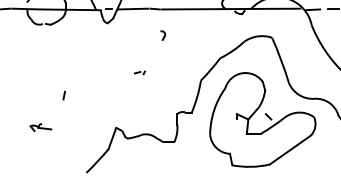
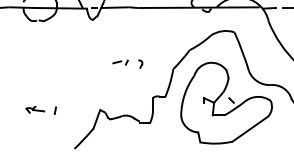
part: (163, 35) -> (140, 64), moved
part: (139, 72) -> (120, 62), size x1.67
line: (63, 95) -> (54, 110), moved

